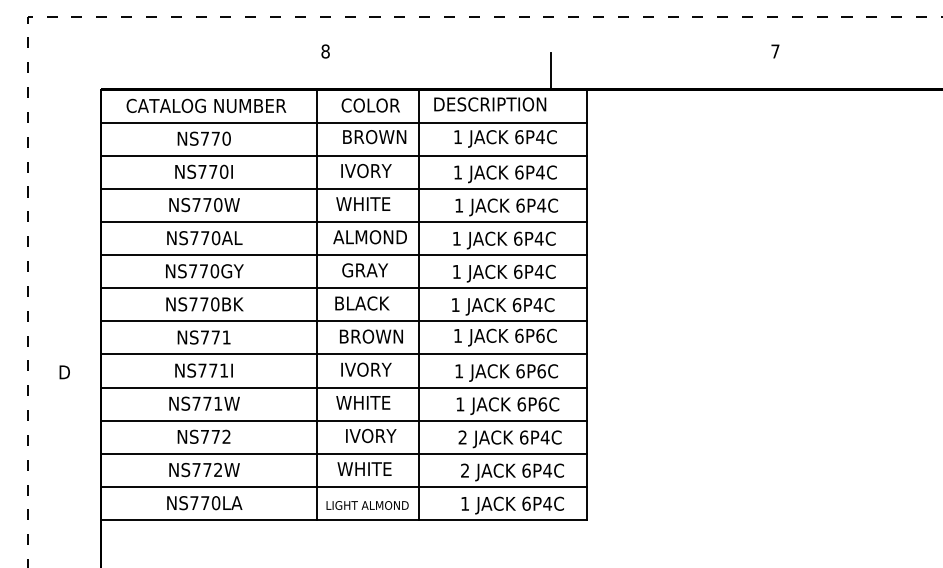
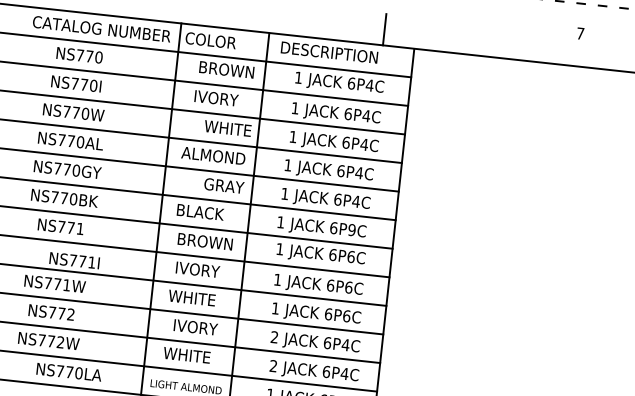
text: (206, 105) -> (101, 28), moved
text: (370, 105) -> (210, 40), moved
text: (363, 203) -> (228, 128), moved
text: (364, 270) -> (223, 186), moved
text: (537, 305) -> (351, 230), 6P4C -> 6P9C
text: (203, 370) -> (74, 260), moved
text: (204, 503) -> (68, 372), moved

